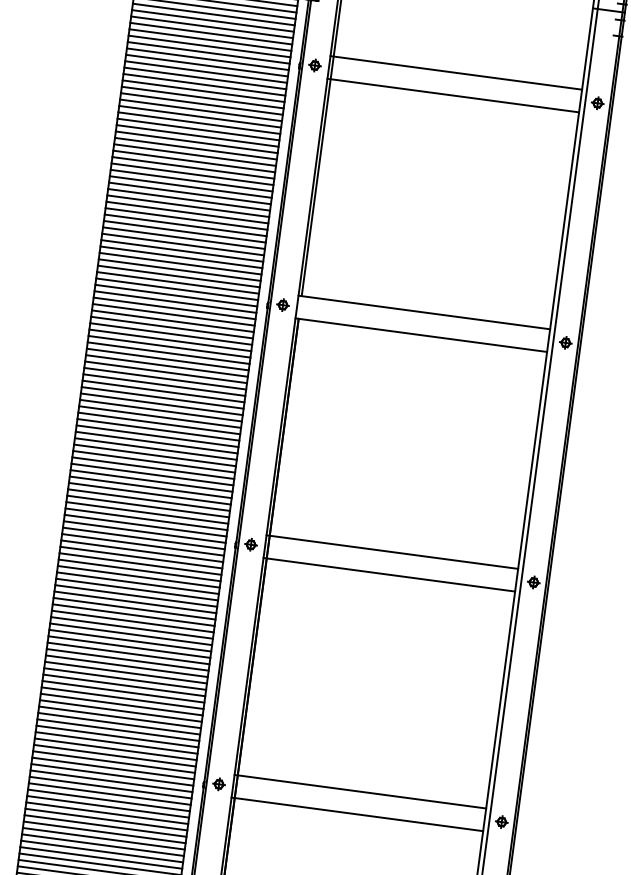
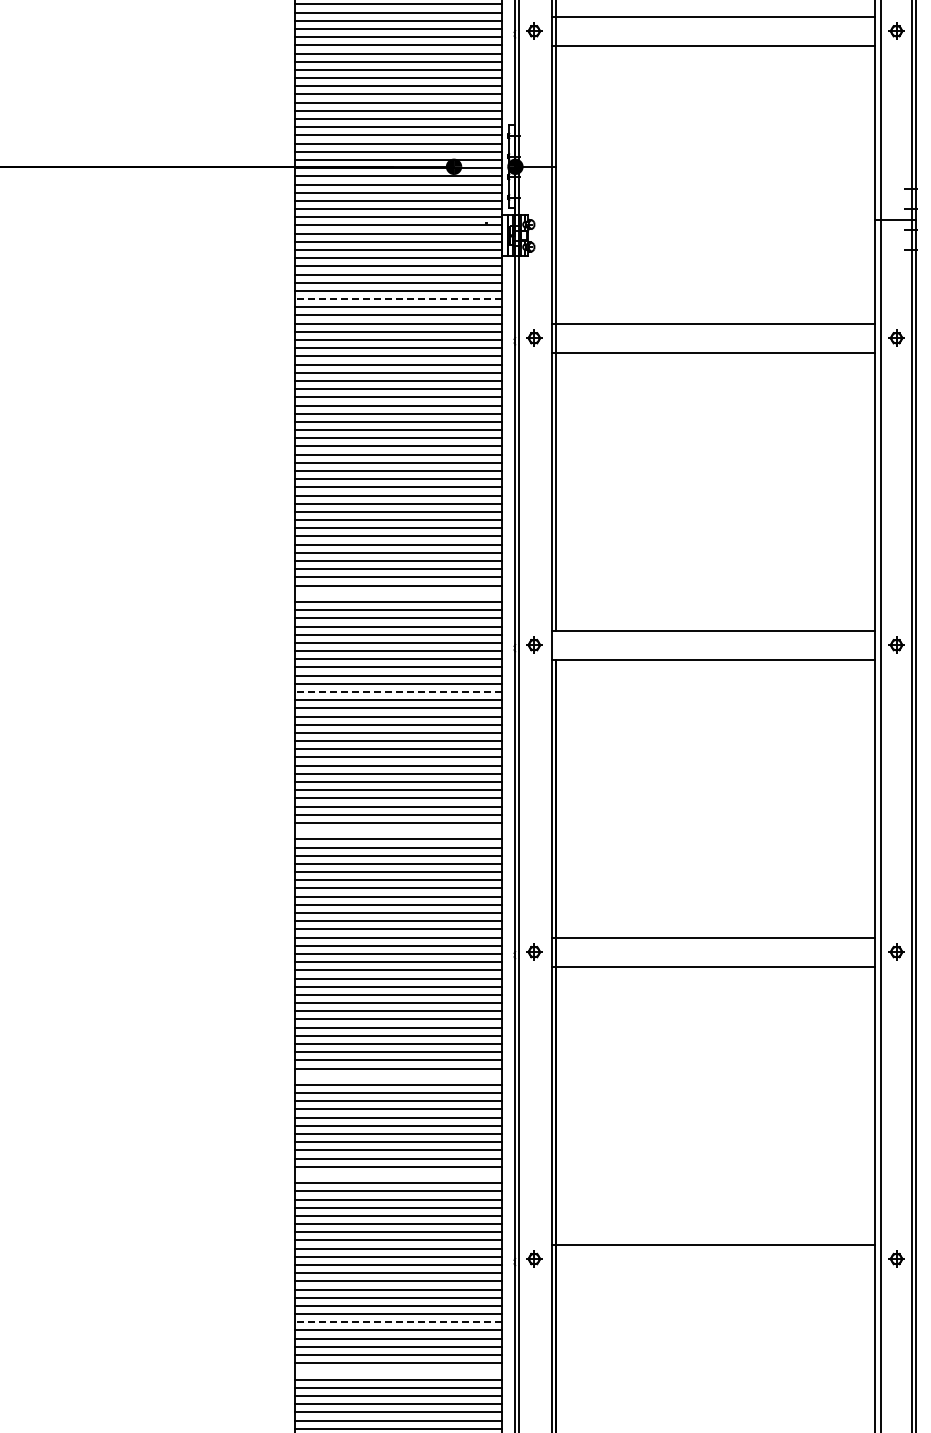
line: (213, 21) -> (398, 299), solid -> dashed
line: (182, 250) -> (398, 593), removed
line: (172, 327) -> (398, 692), solid -> dashed
line: (157, 436) -> (398, 831), removed
line: (132, 627) -> (398, 1076), removed
line: (121, 704) -> (398, 1174), removed
line: (357, 814) -> (713, 1273), removed
line: (106, 819) -> (398, 1322), solid -> dashed
line: (101, 858) -> (398, 1371), removed

